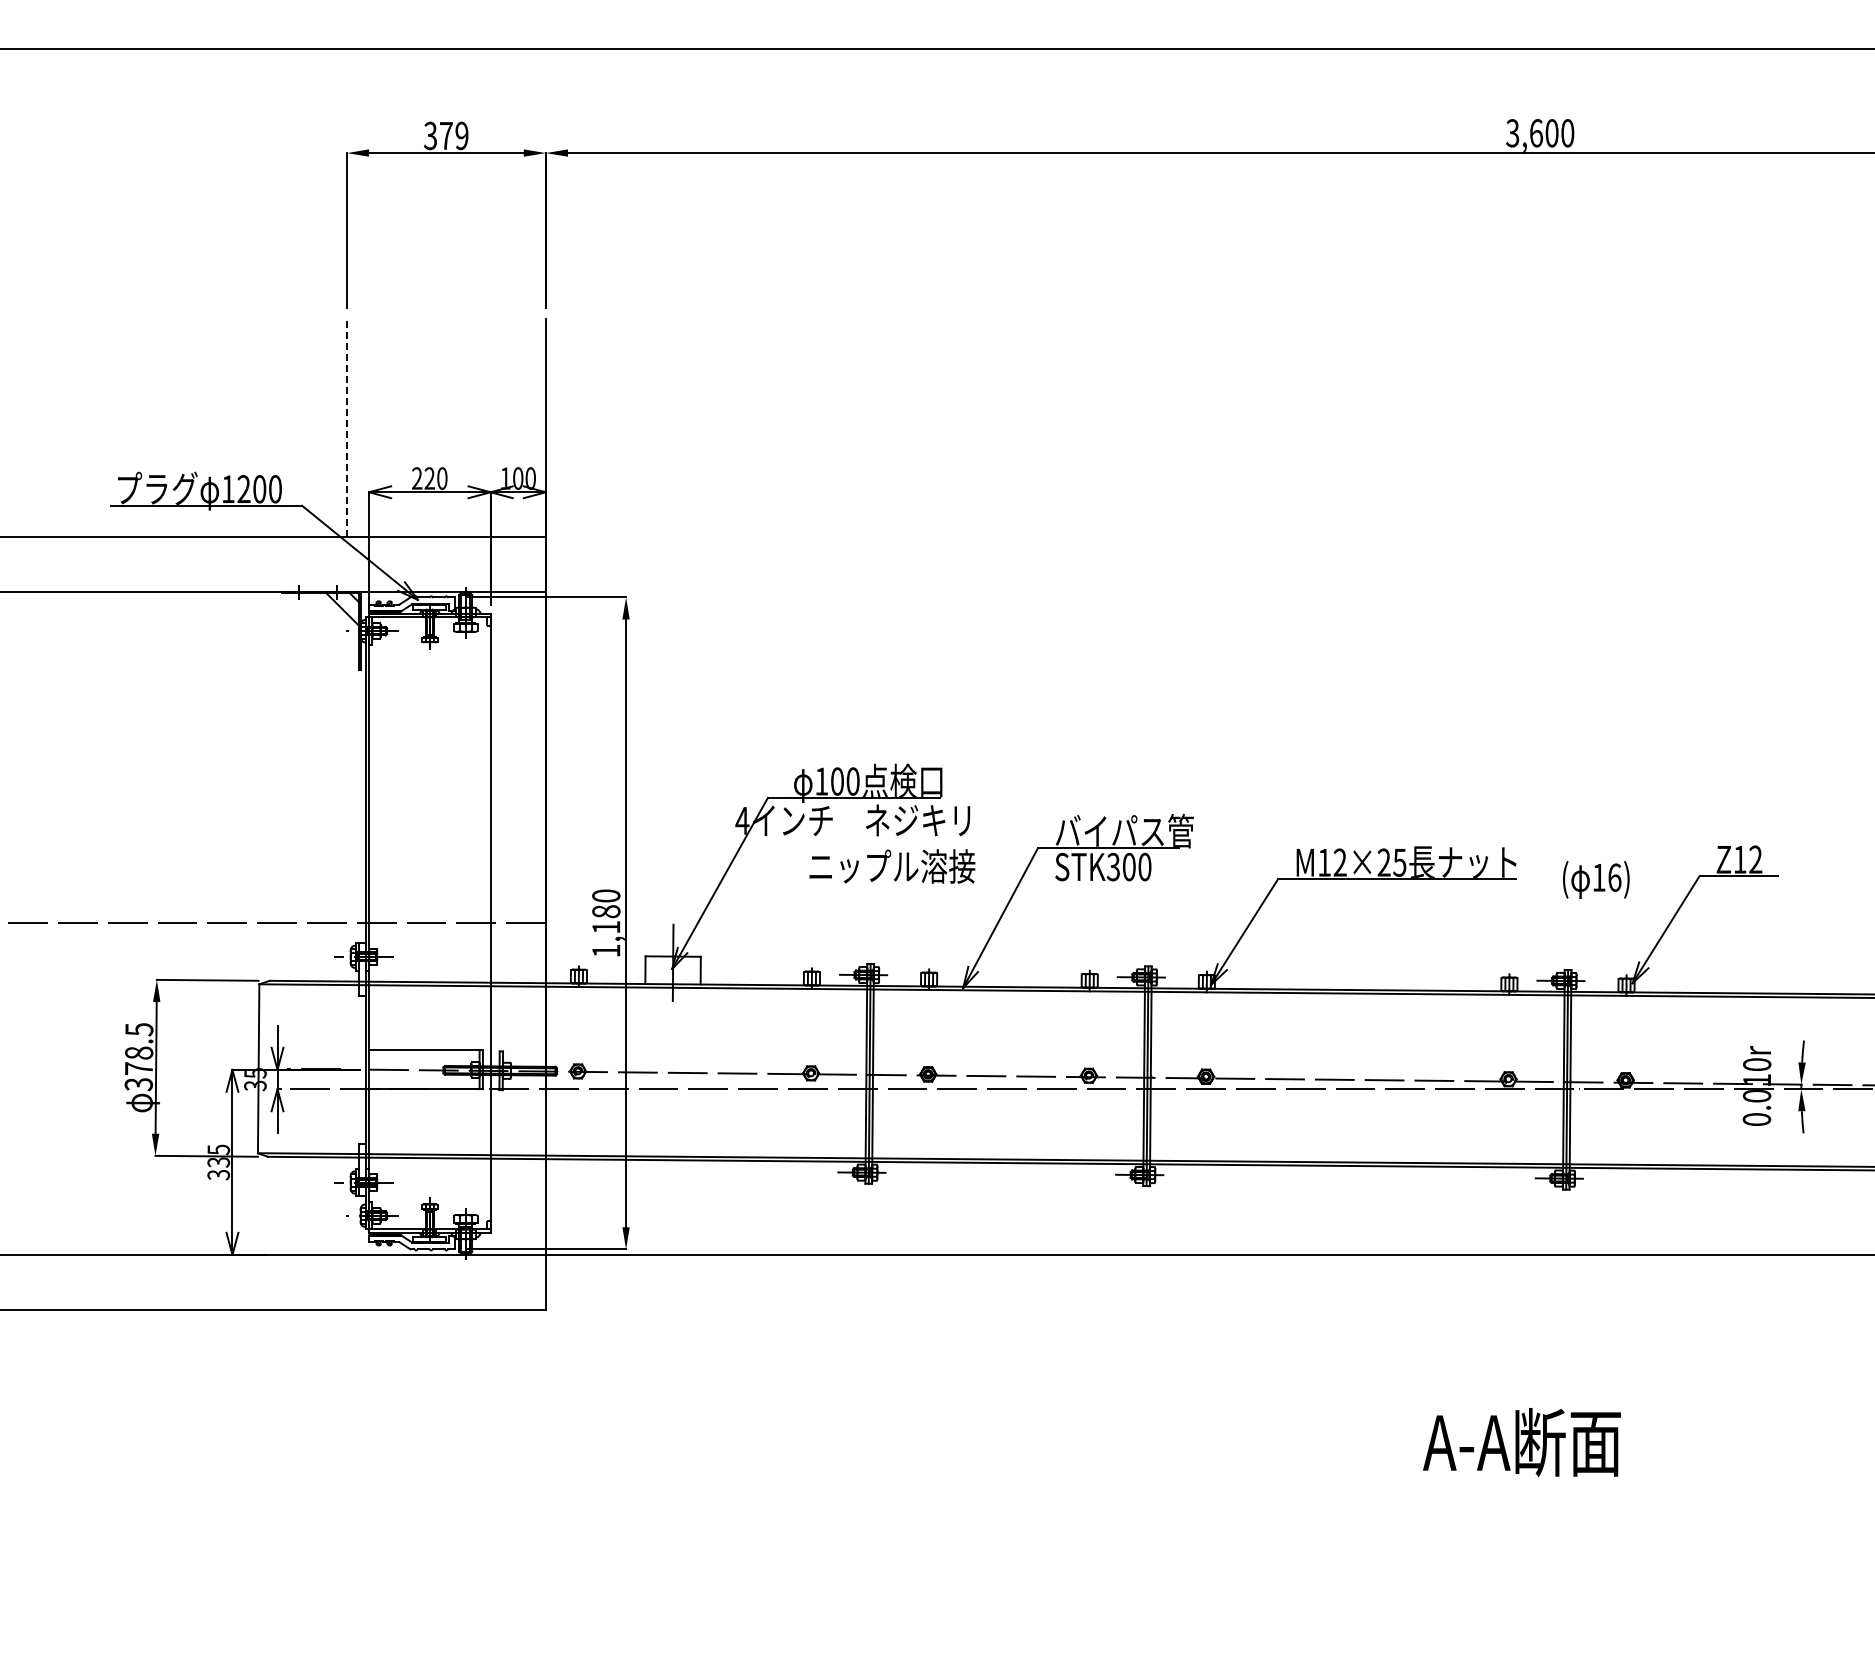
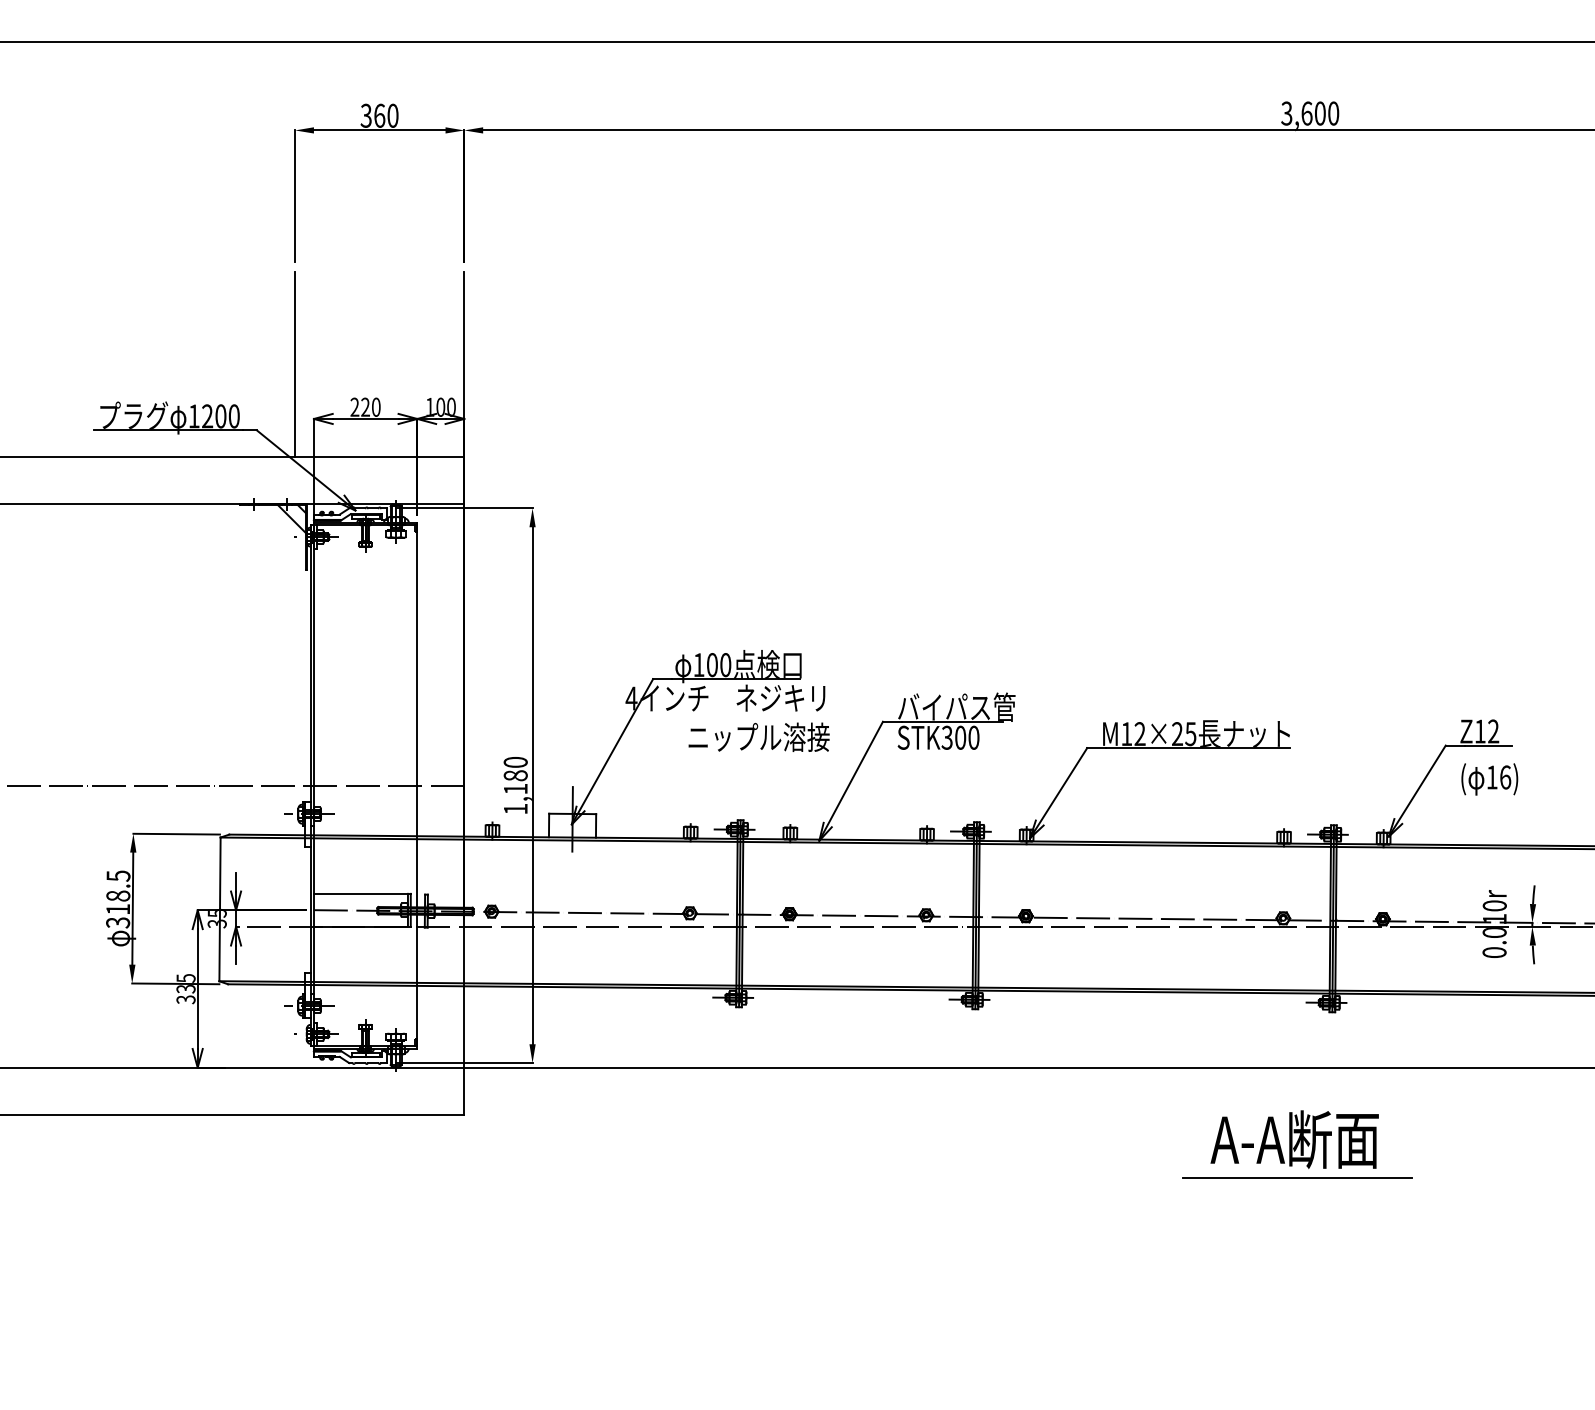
text: (454, 135) -> (386, 115), 379 -> 360
line: (346, 428) -> (294, 364), dashed -> solid
text: (1596, 879) -> (1489, 779), moved
text: (138, 1068) -> (117, 909), 378.5 -> 318.5
line: (1525, 1384) -> (1297, 1177), added
text: (1521, 1442) -> (1294, 1139), moved

